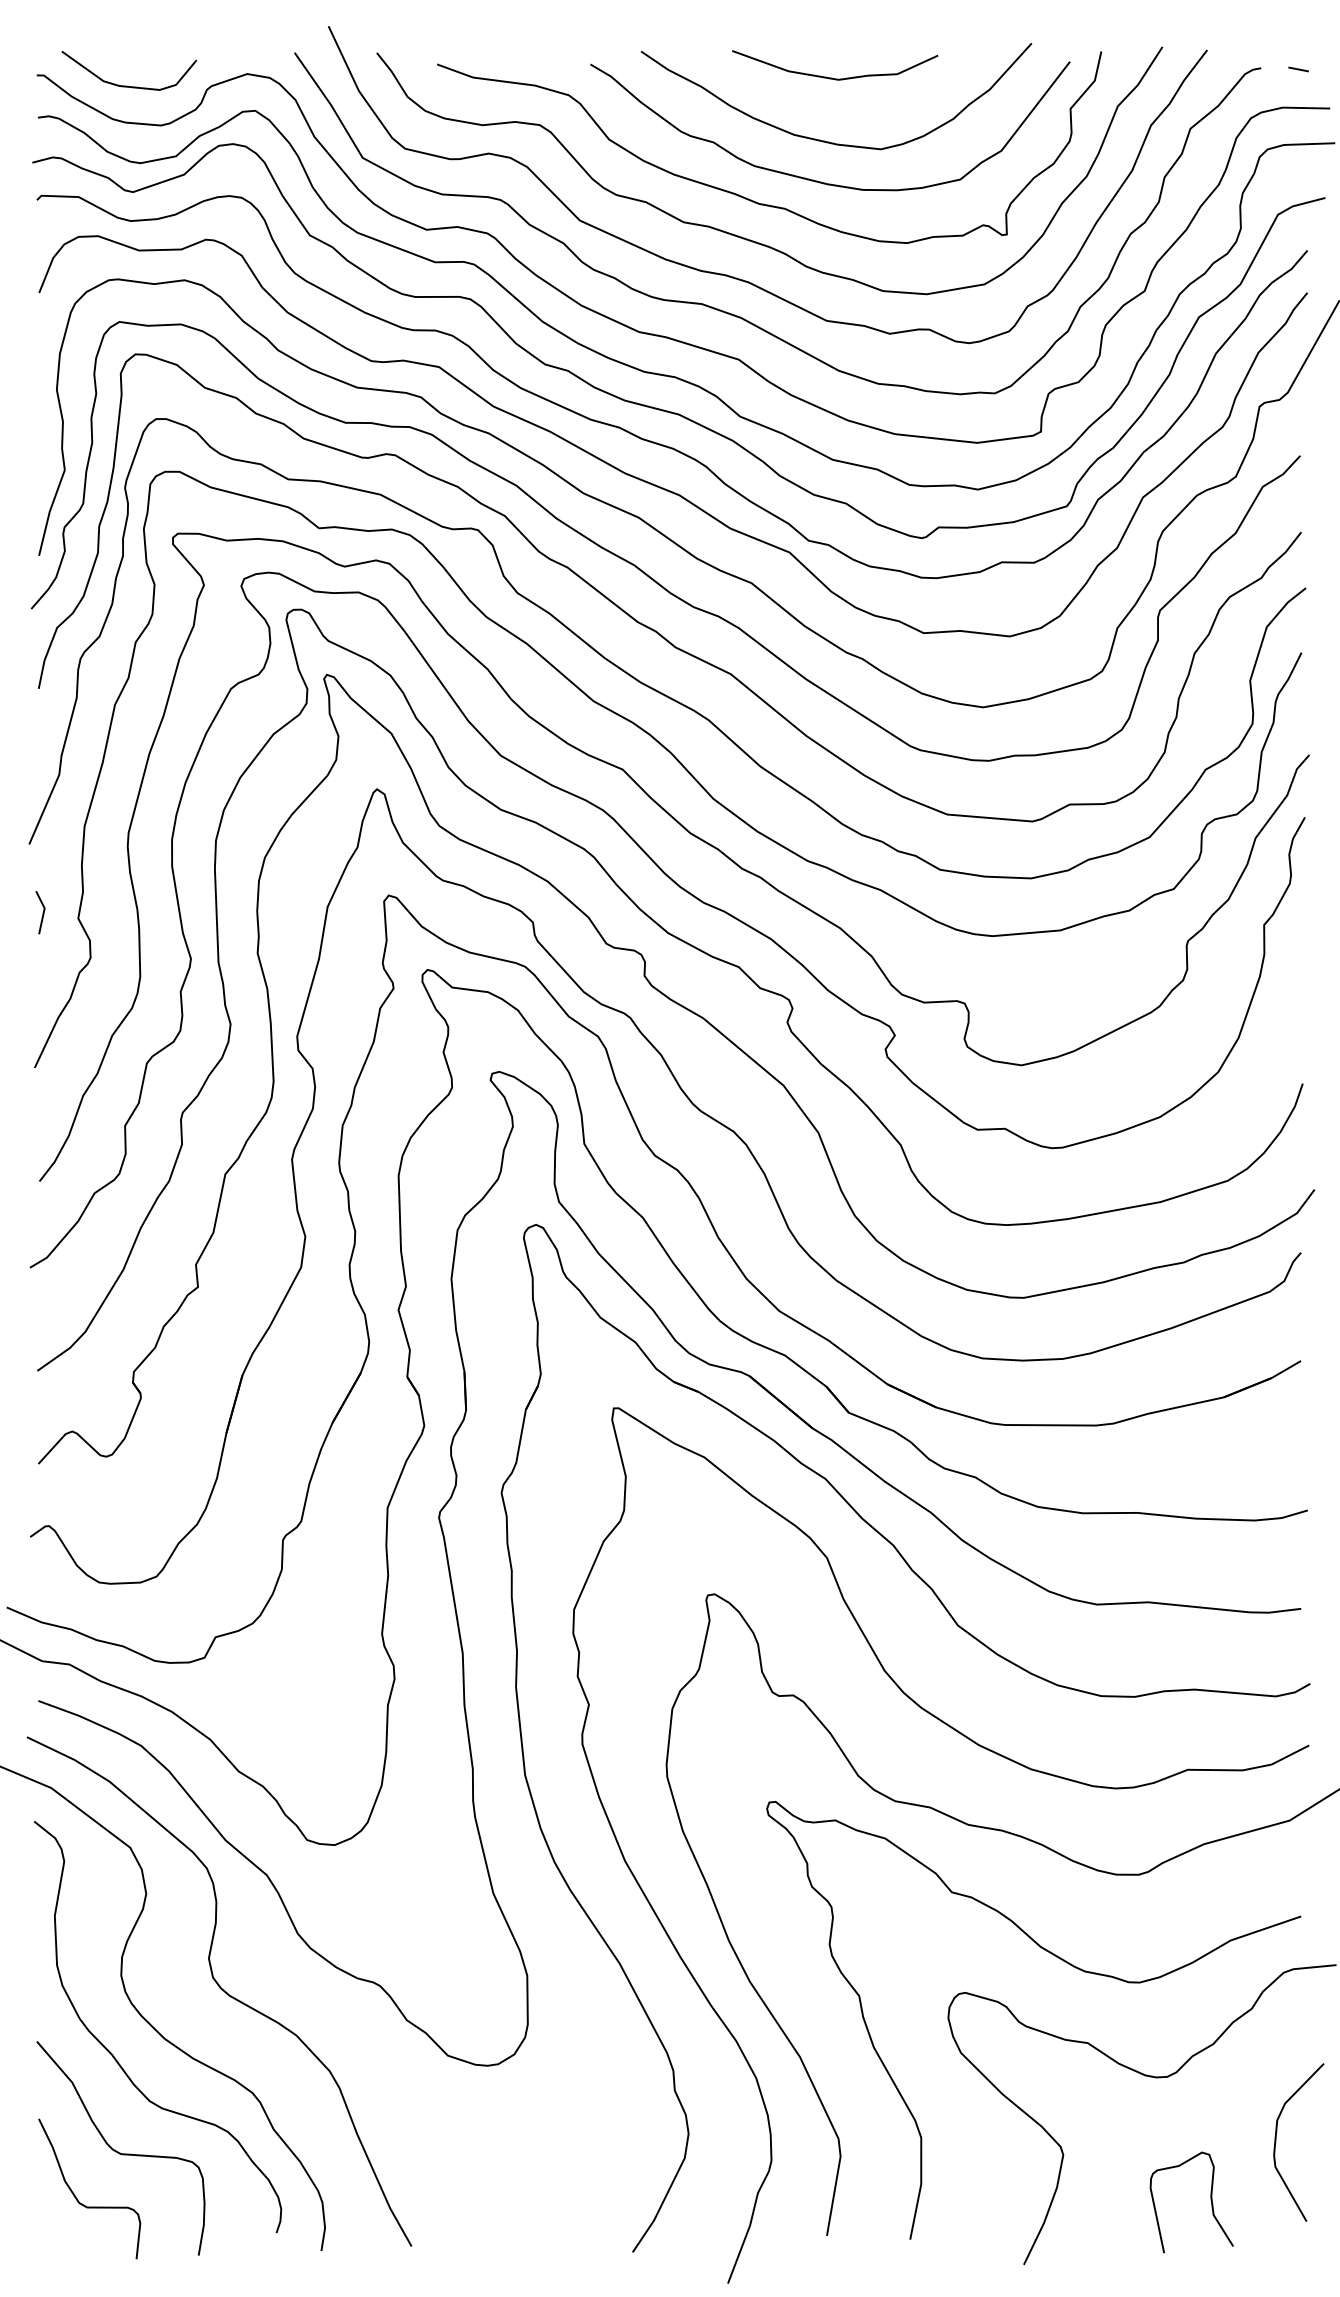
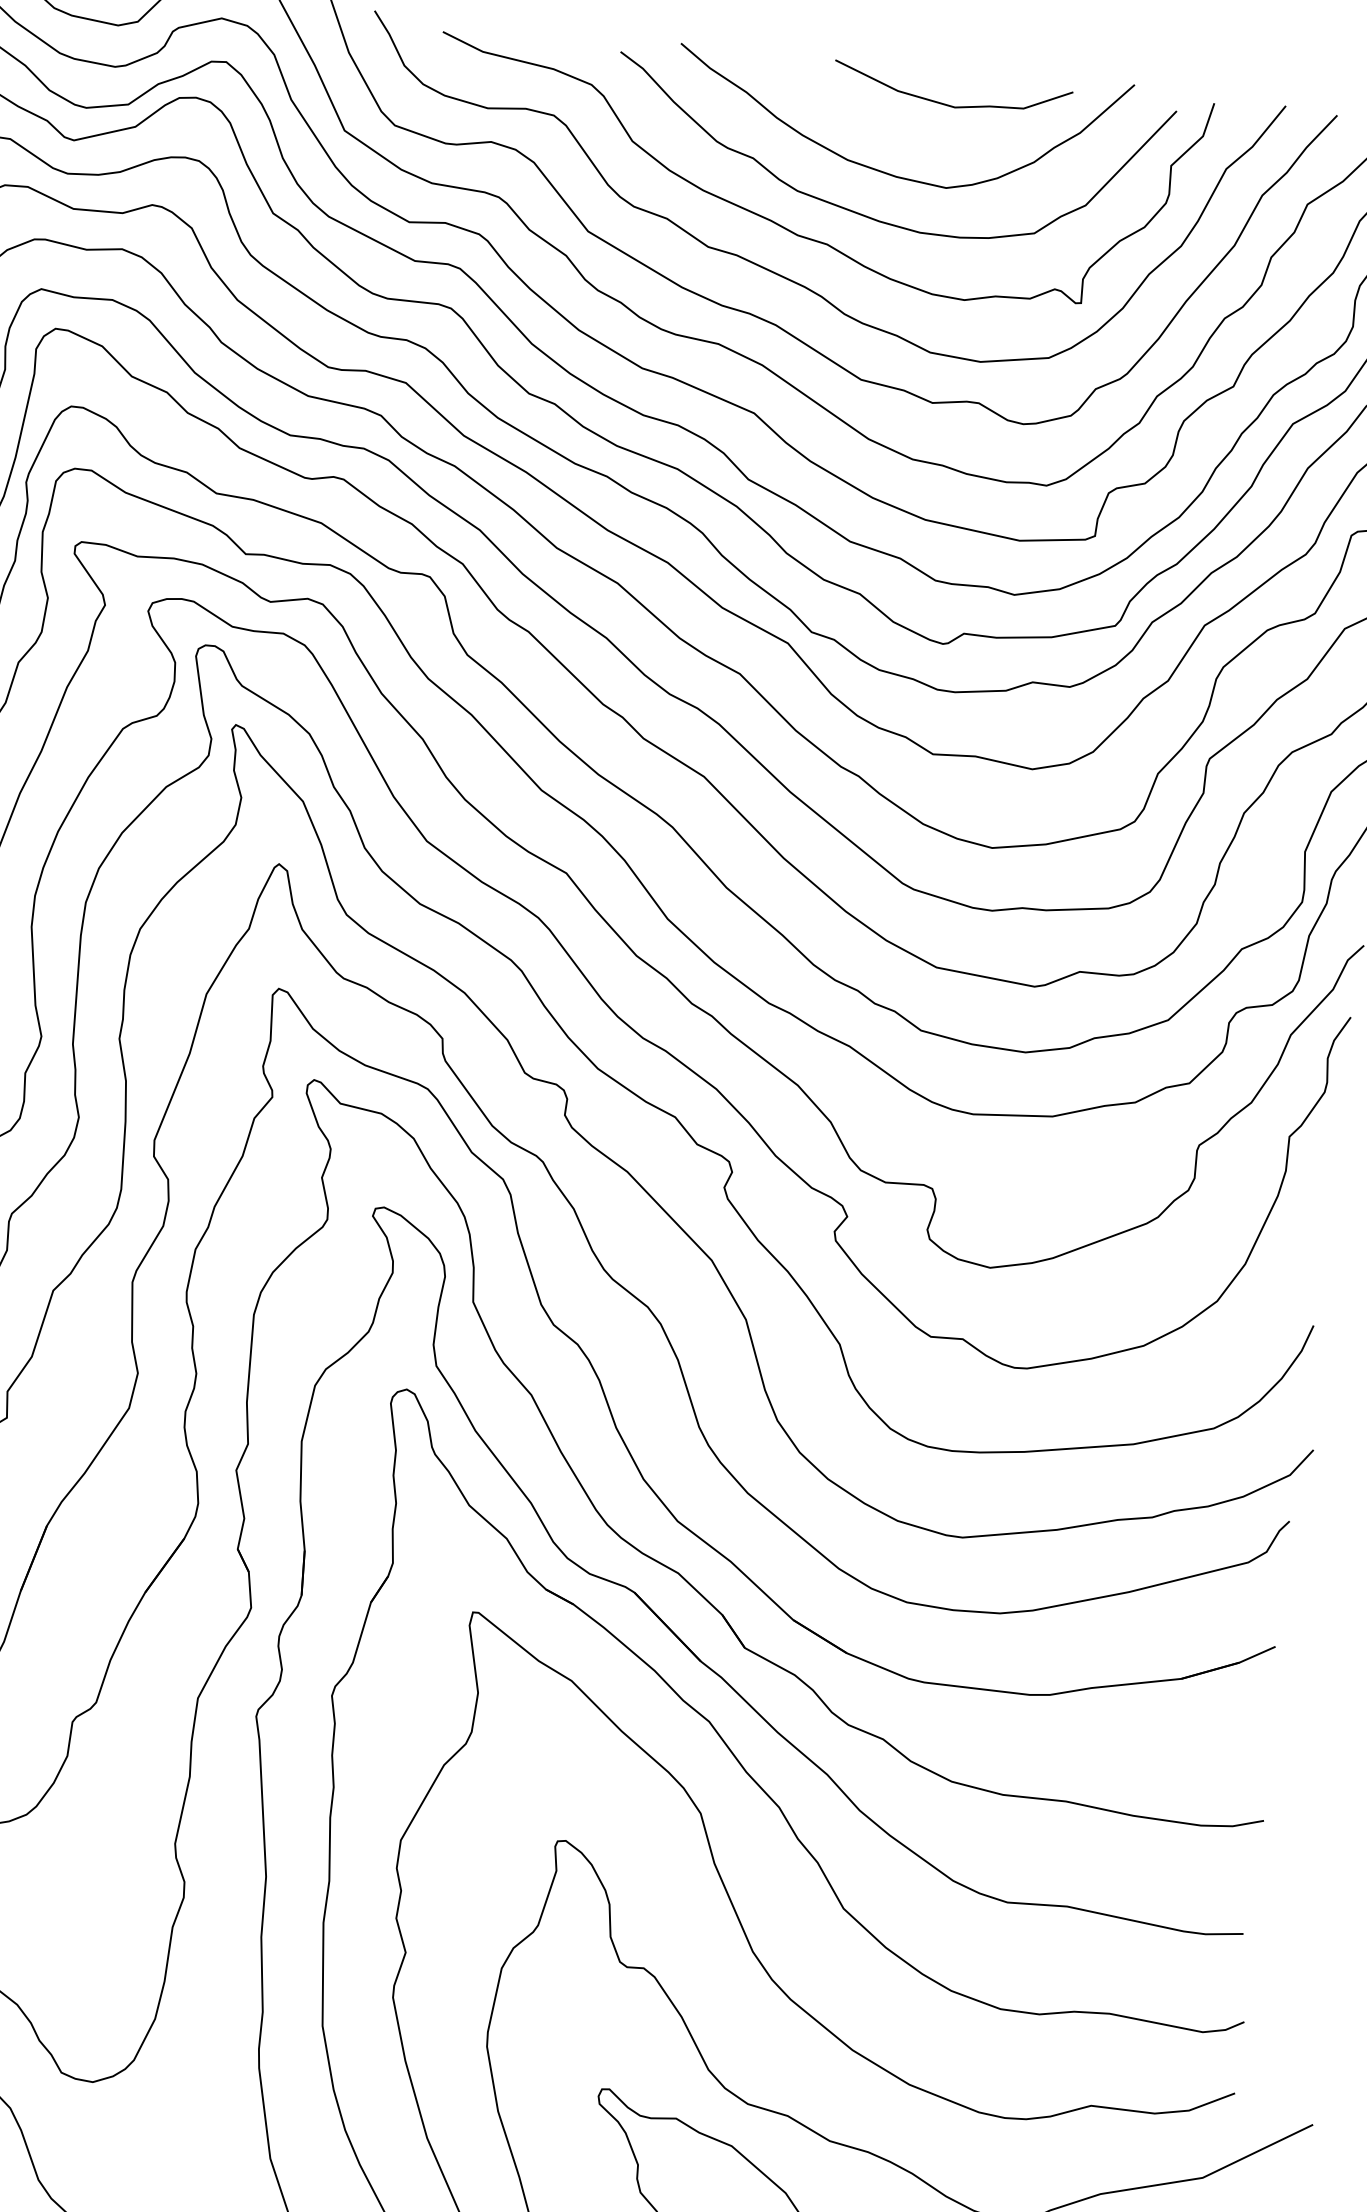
curve: (832, 77) -> (948, 103), moved

